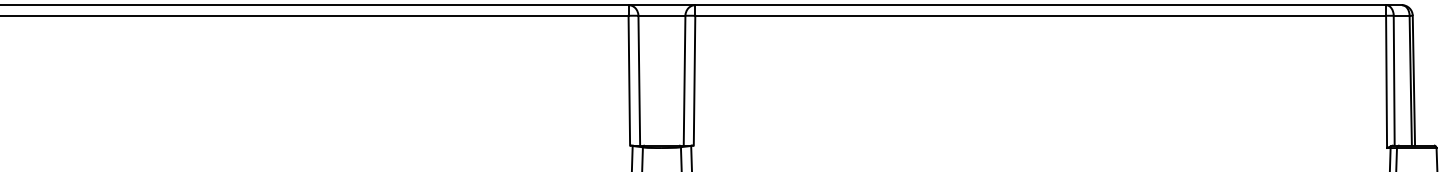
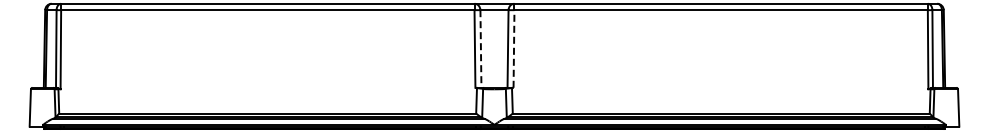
line: (638, 81) -> (480, 49), solid -> dashed
line: (695, 81) -> (514, 49), solid -> dashed

